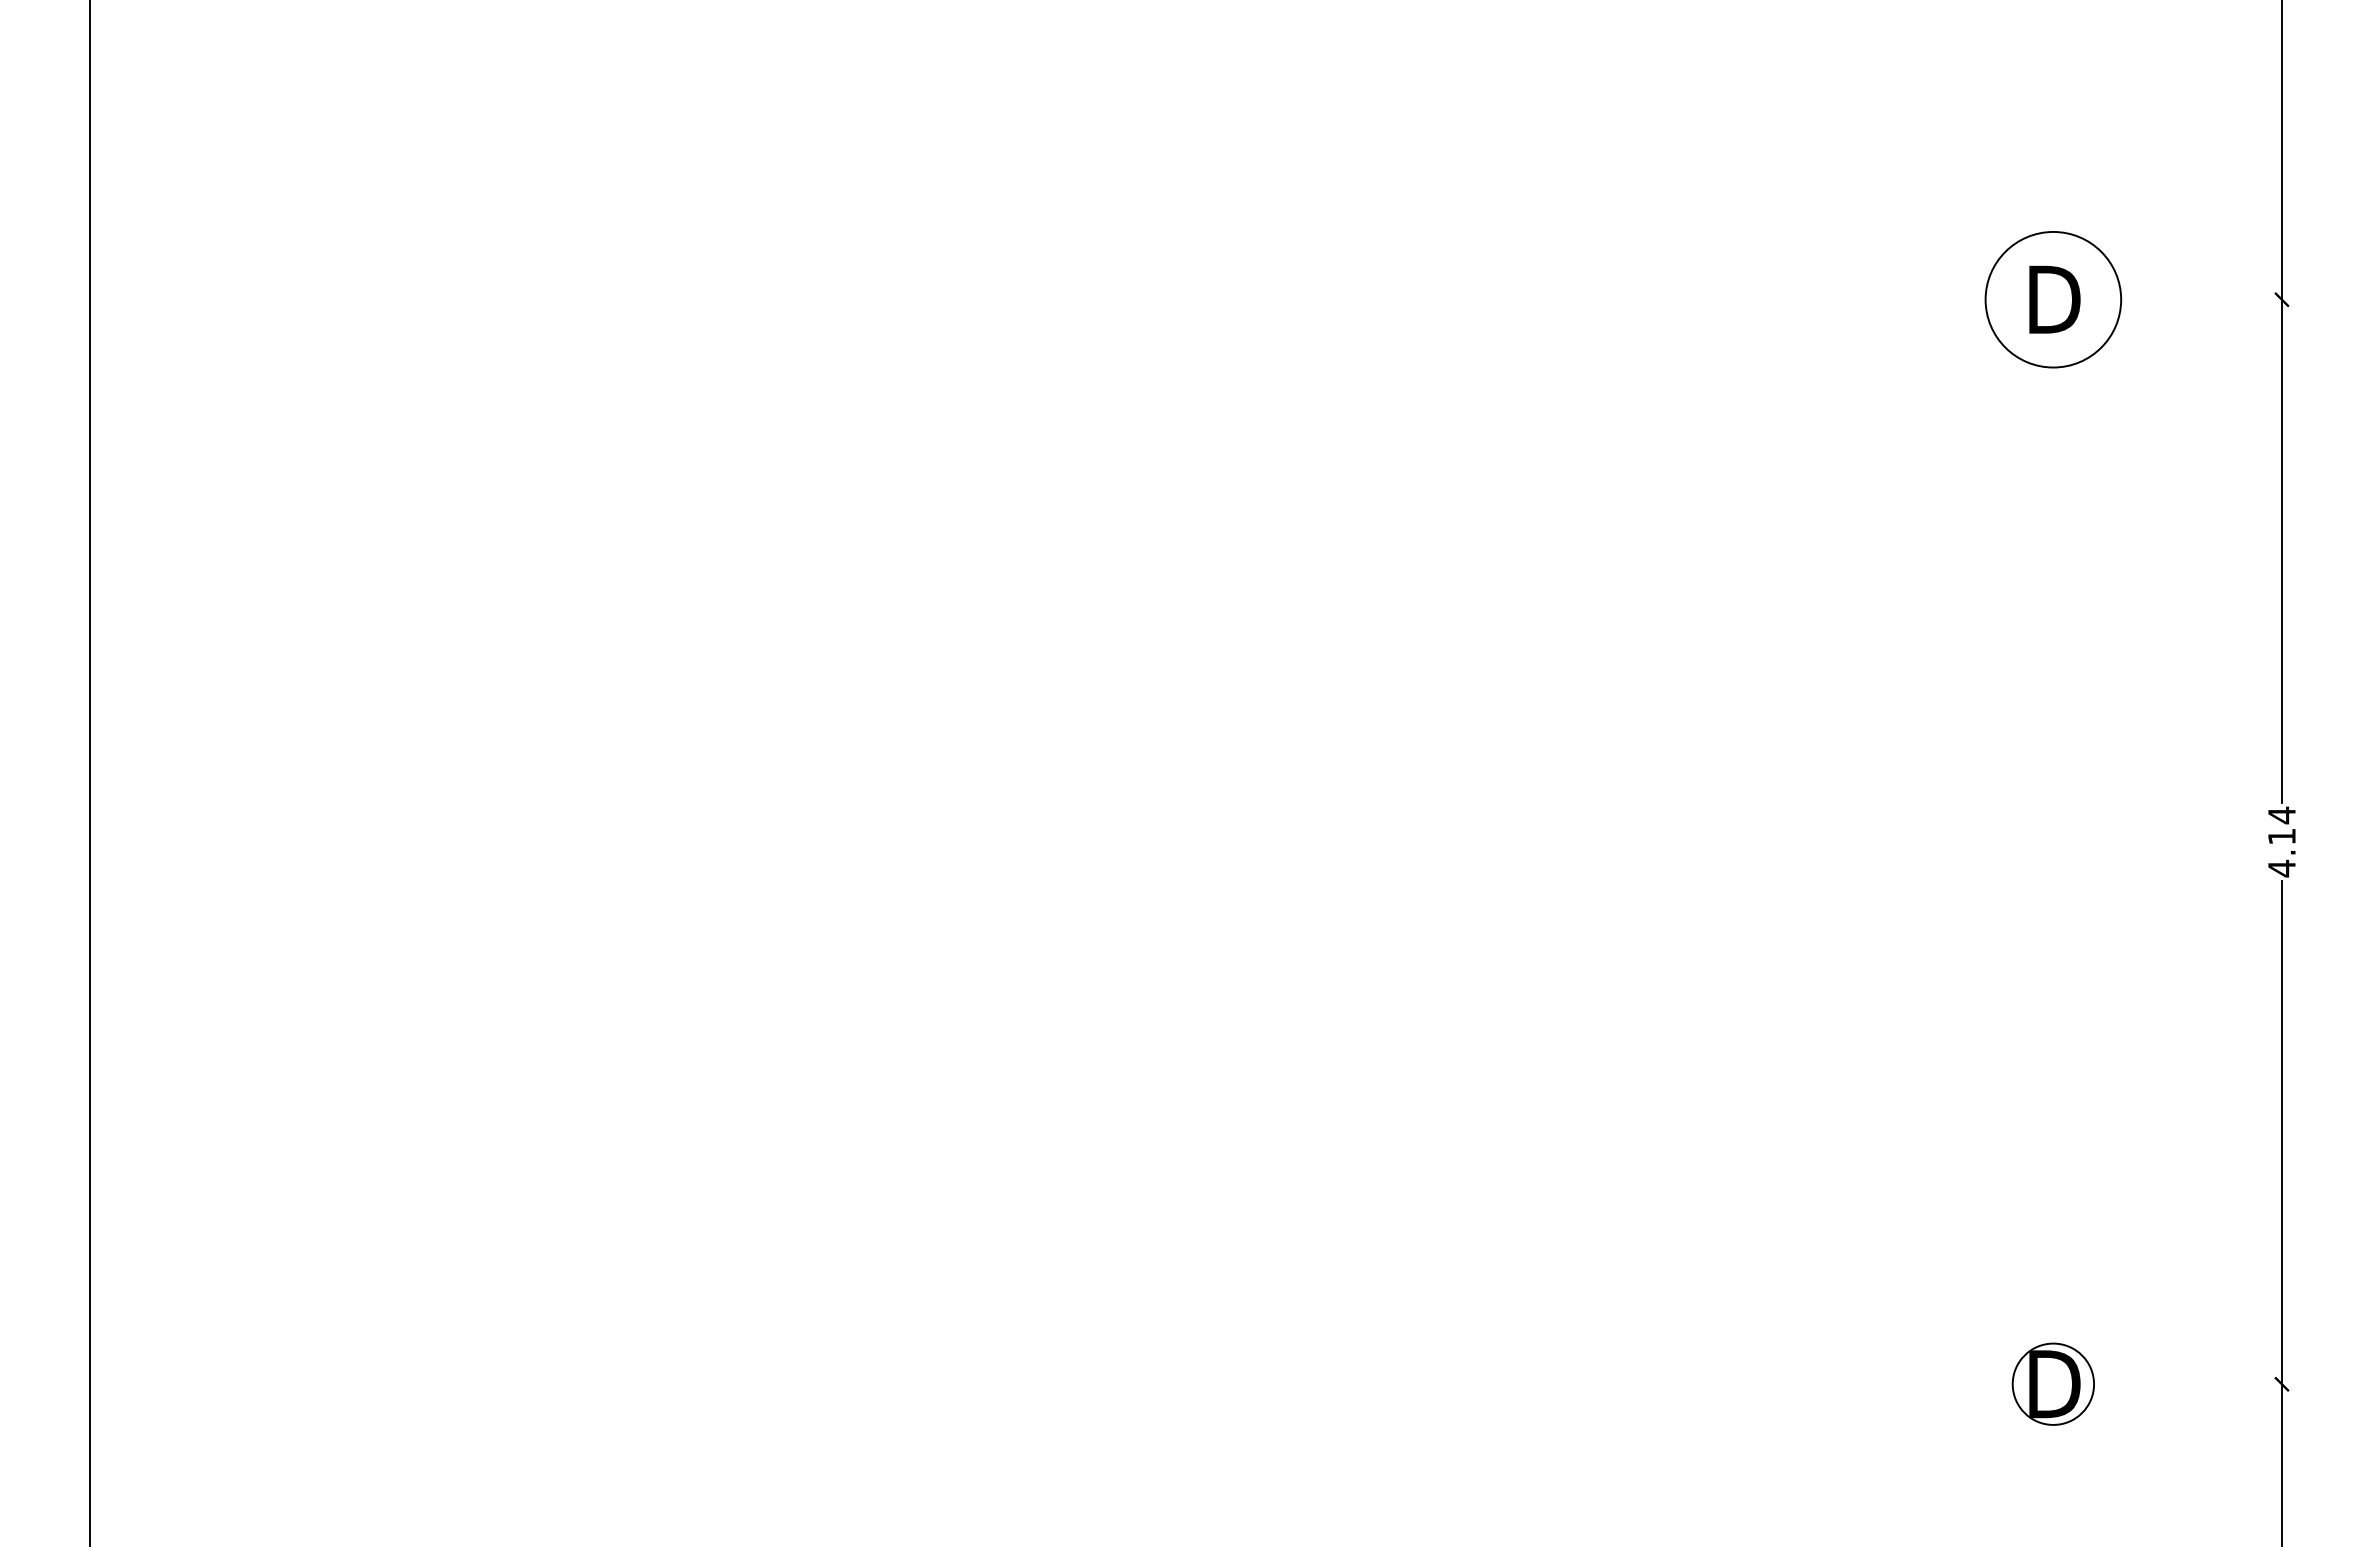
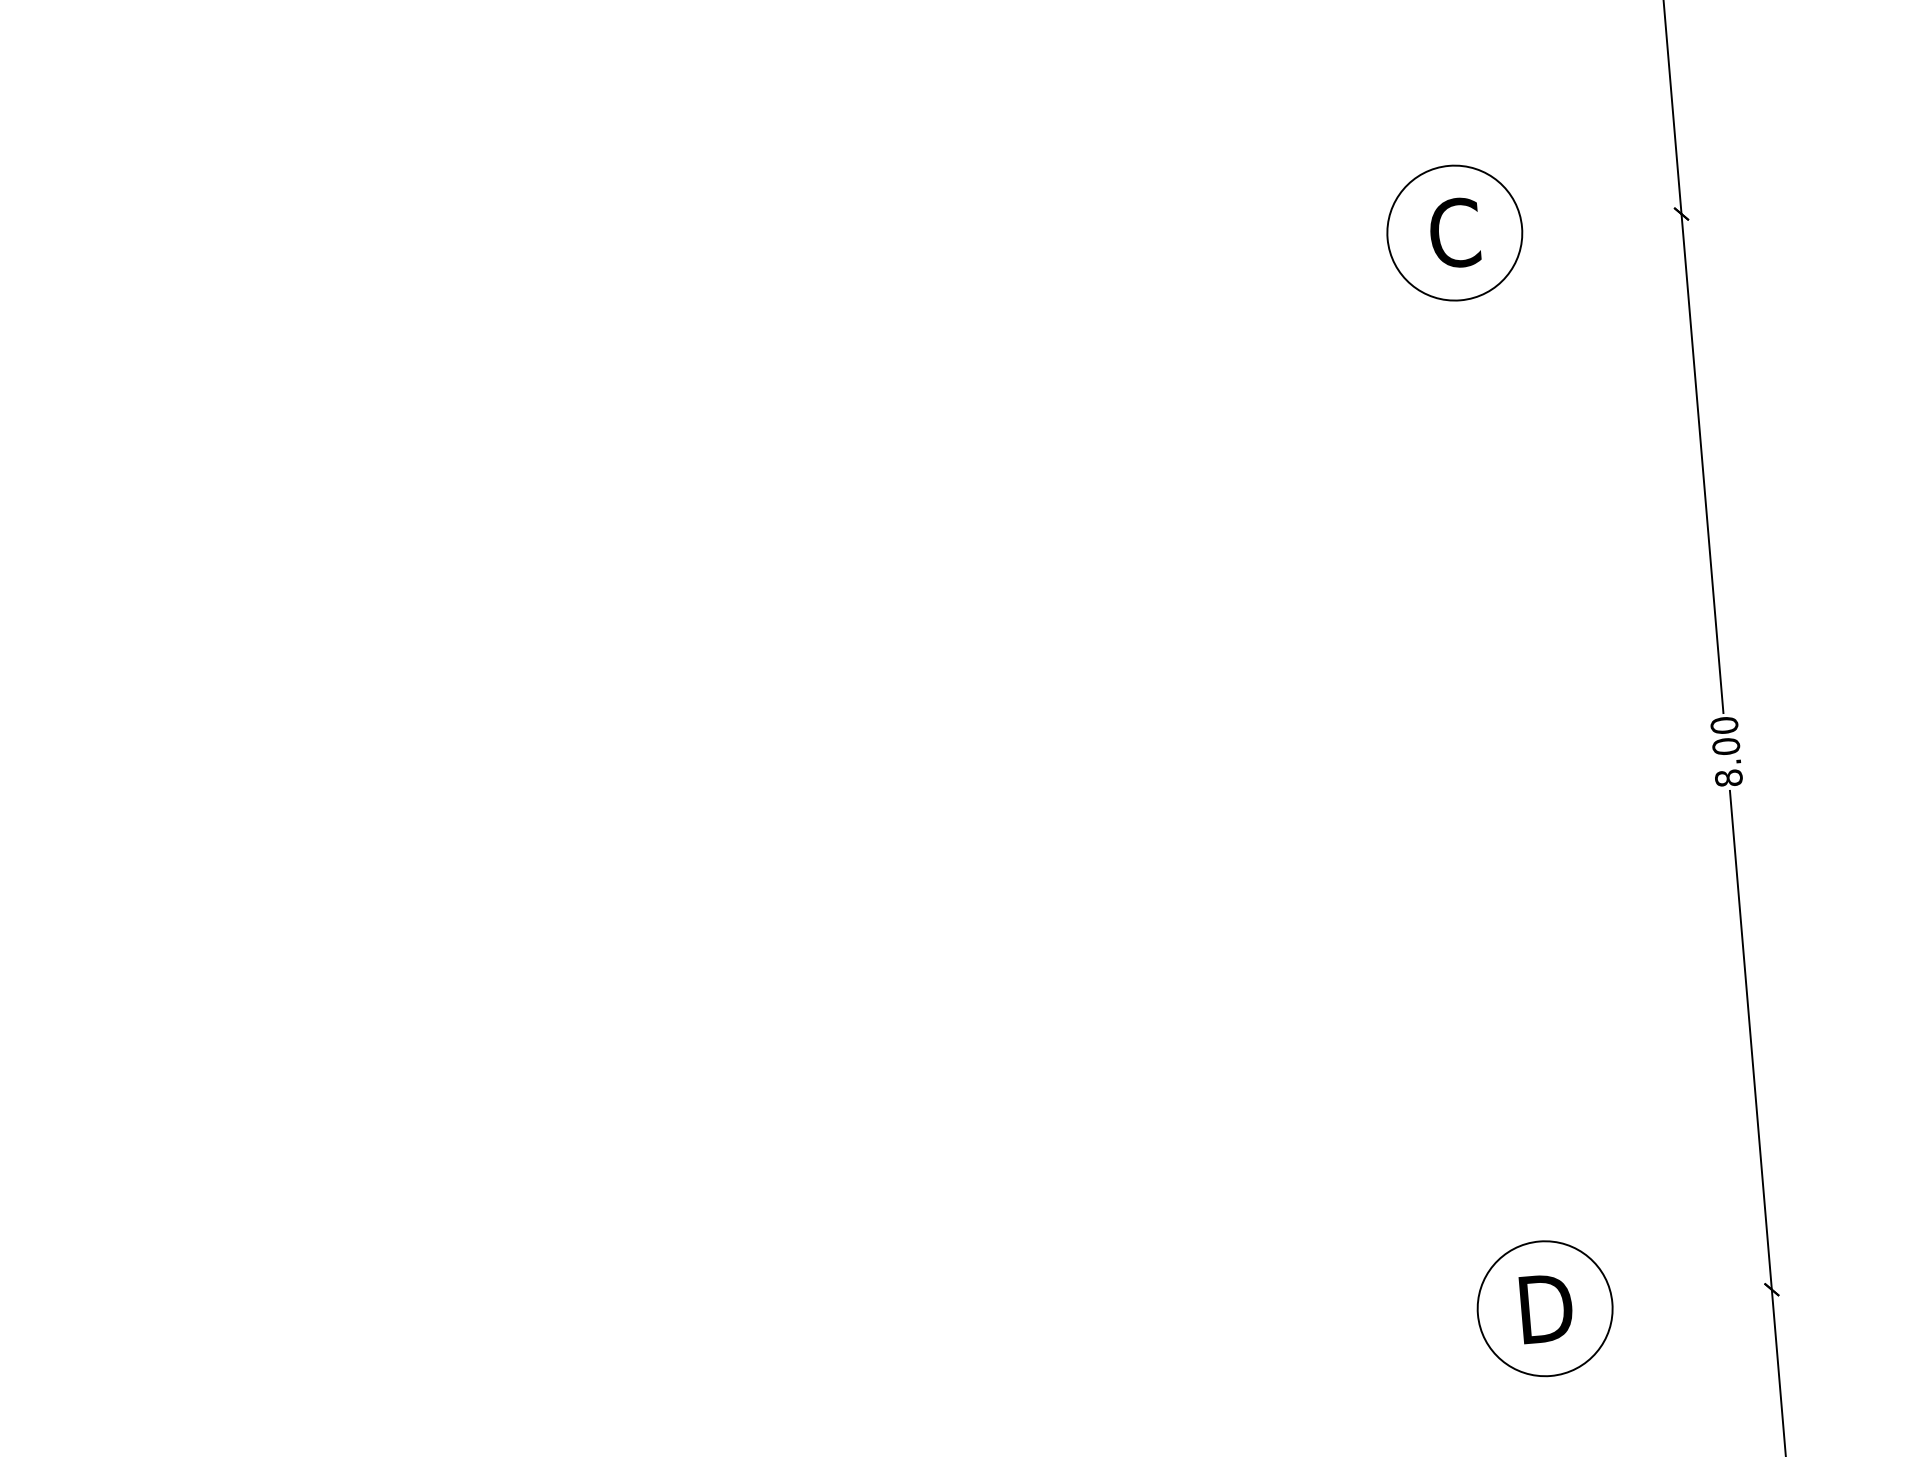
text: (2054, 299) -> (1455, 232), D -> C
text: (2281, 841) -> (1726, 751), 4.14 -> 8.00
circle: (2053, 1384) -> (1545, 1308), size x1.67

